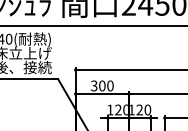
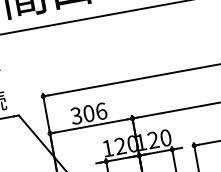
text: (110, 85) -> (101, 110), 300 -> 306

